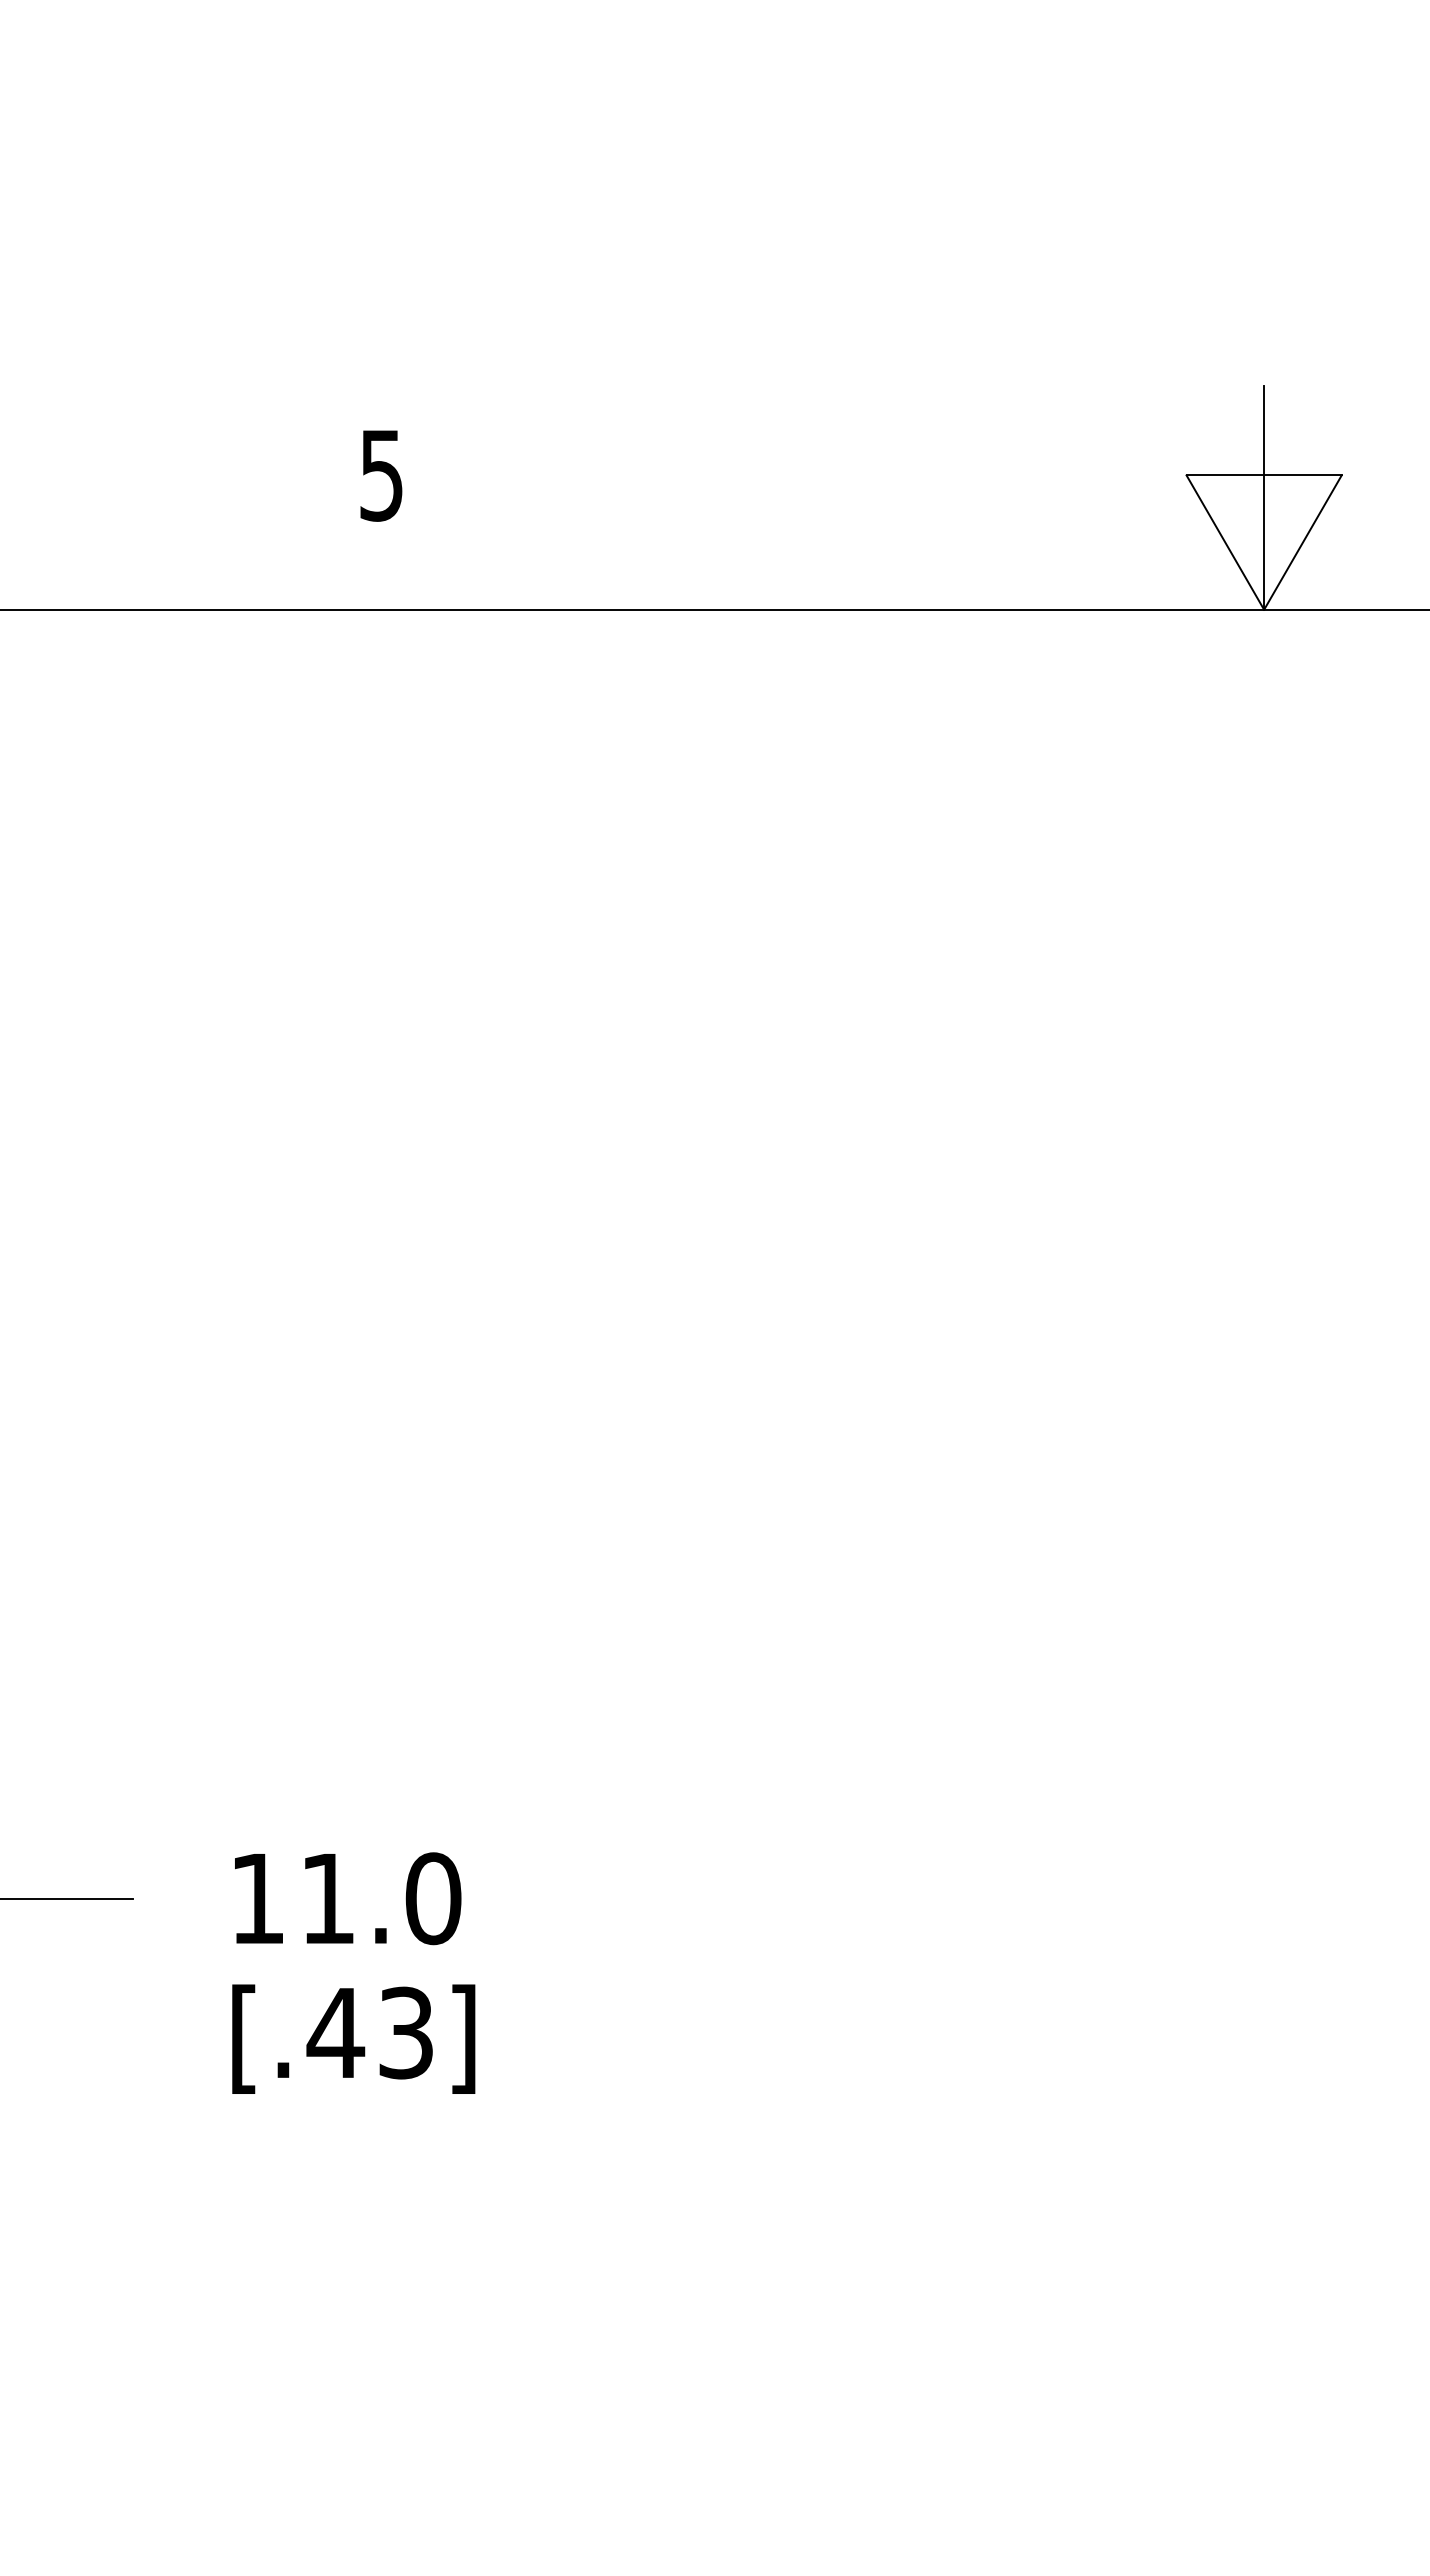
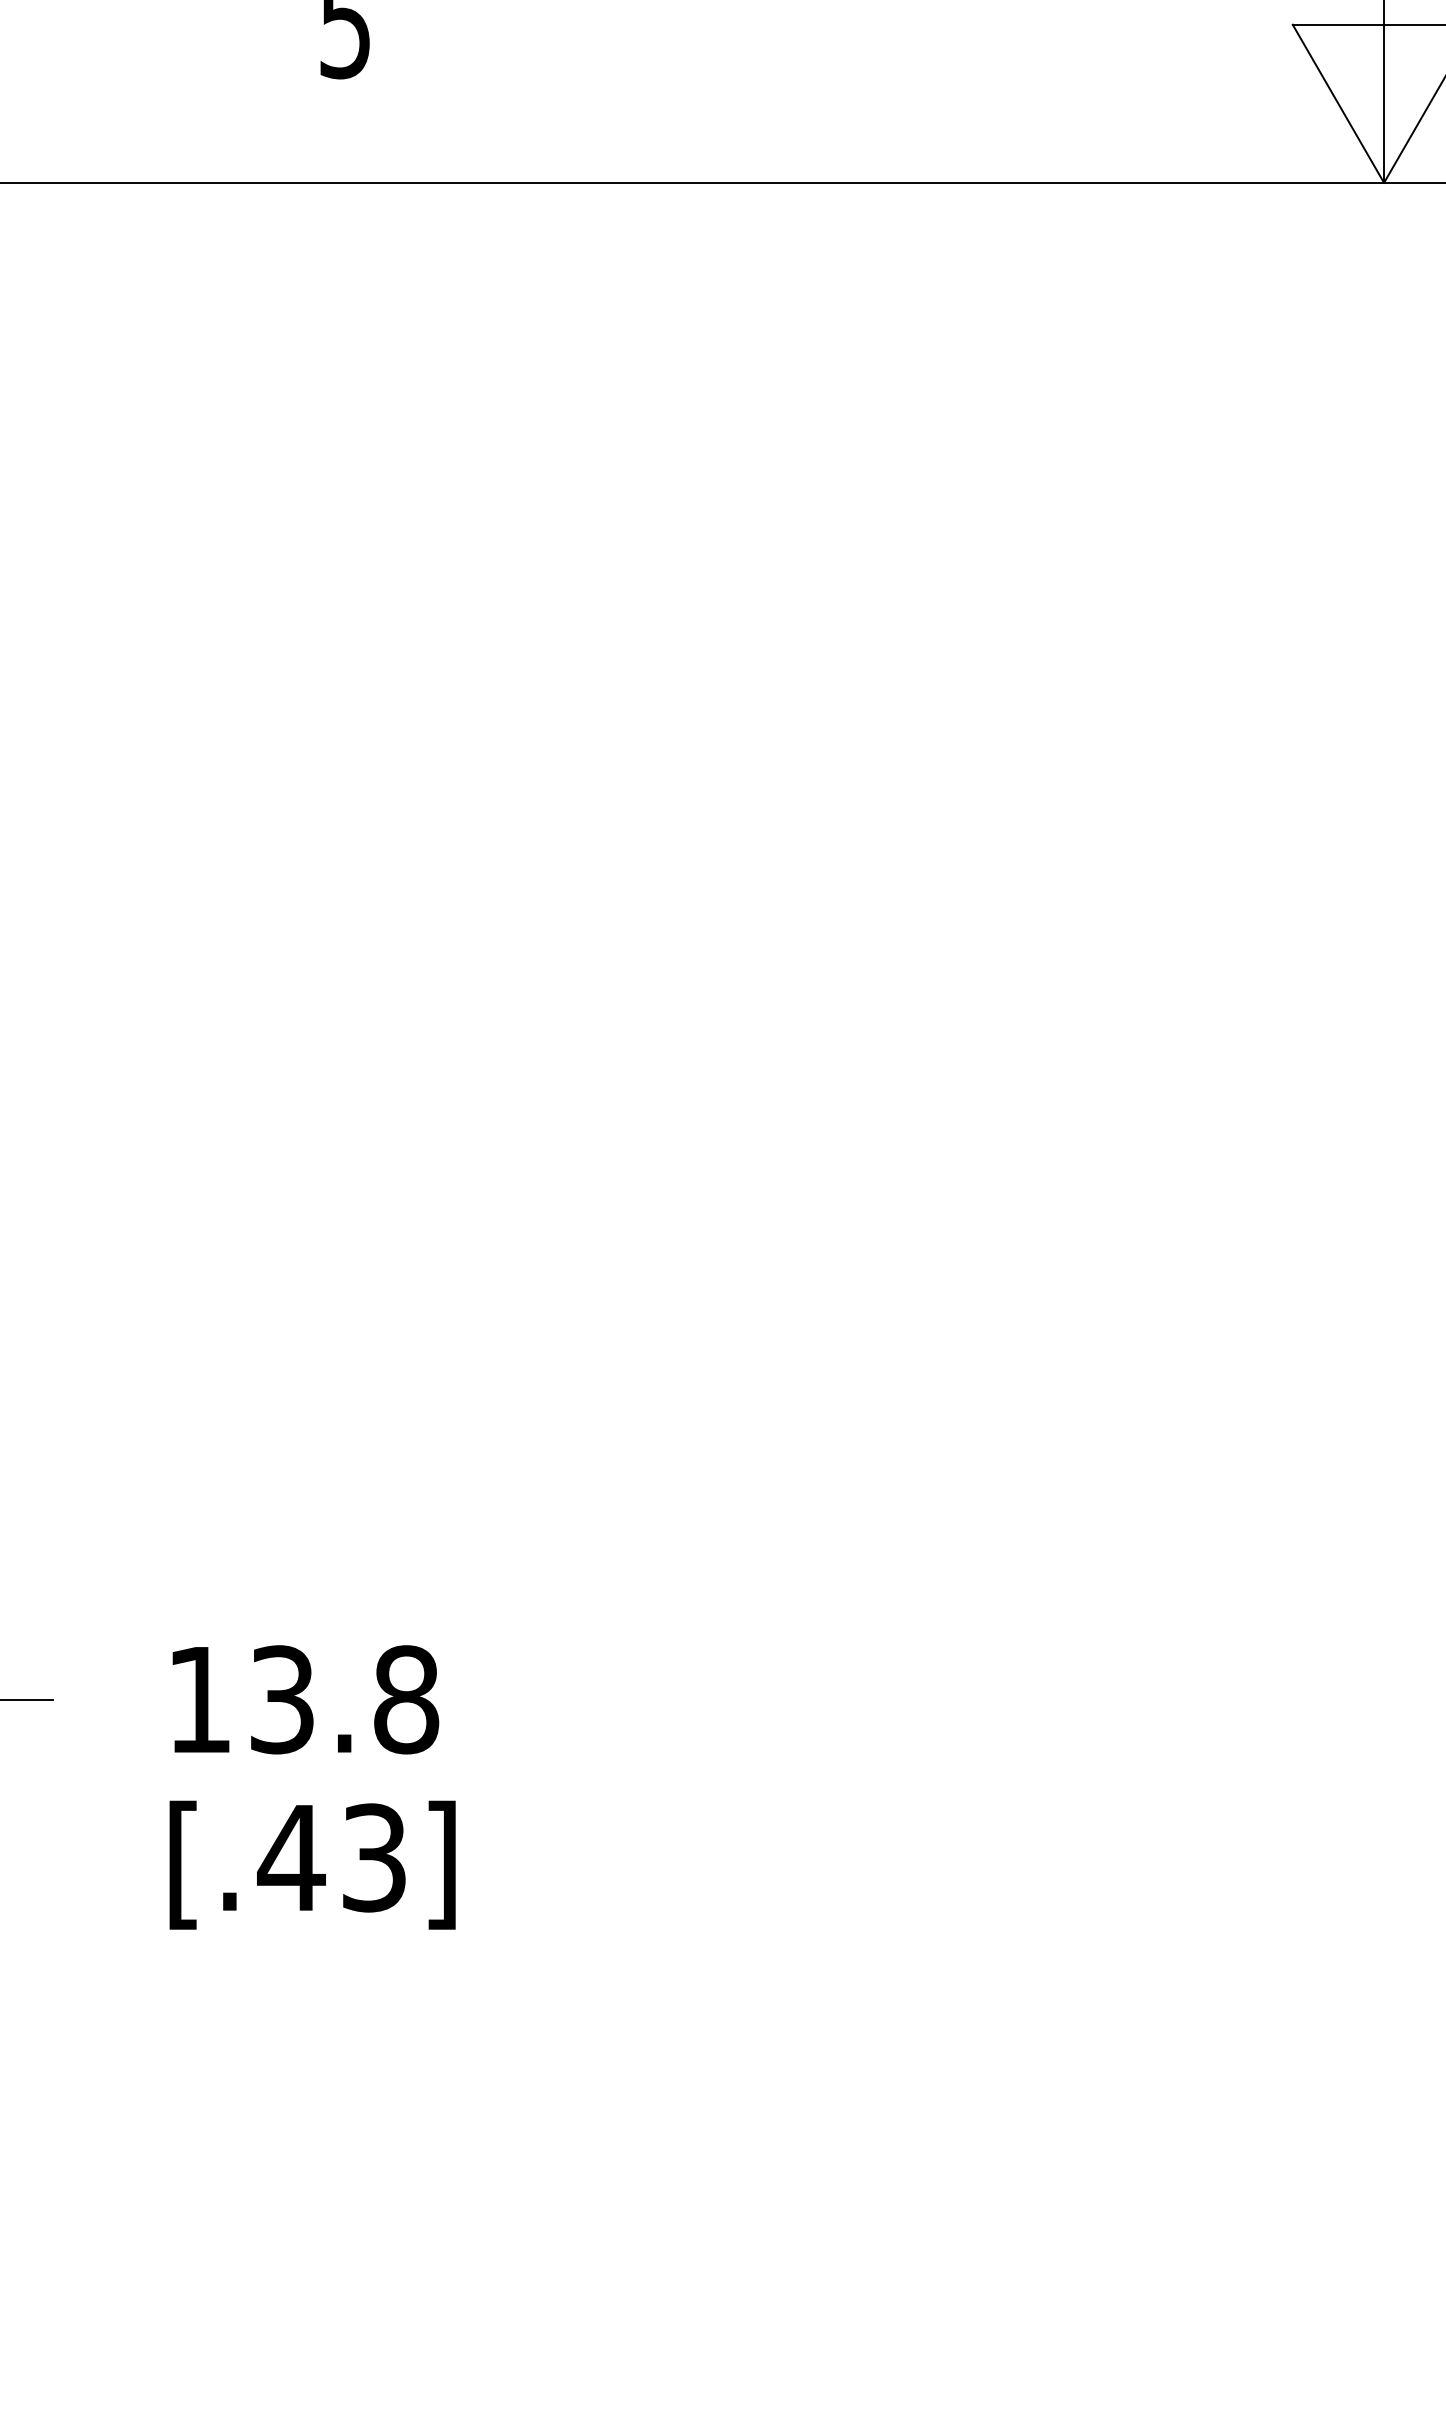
text: (381, 1898) -> (345, 1699), 11.0 -> 13.8

